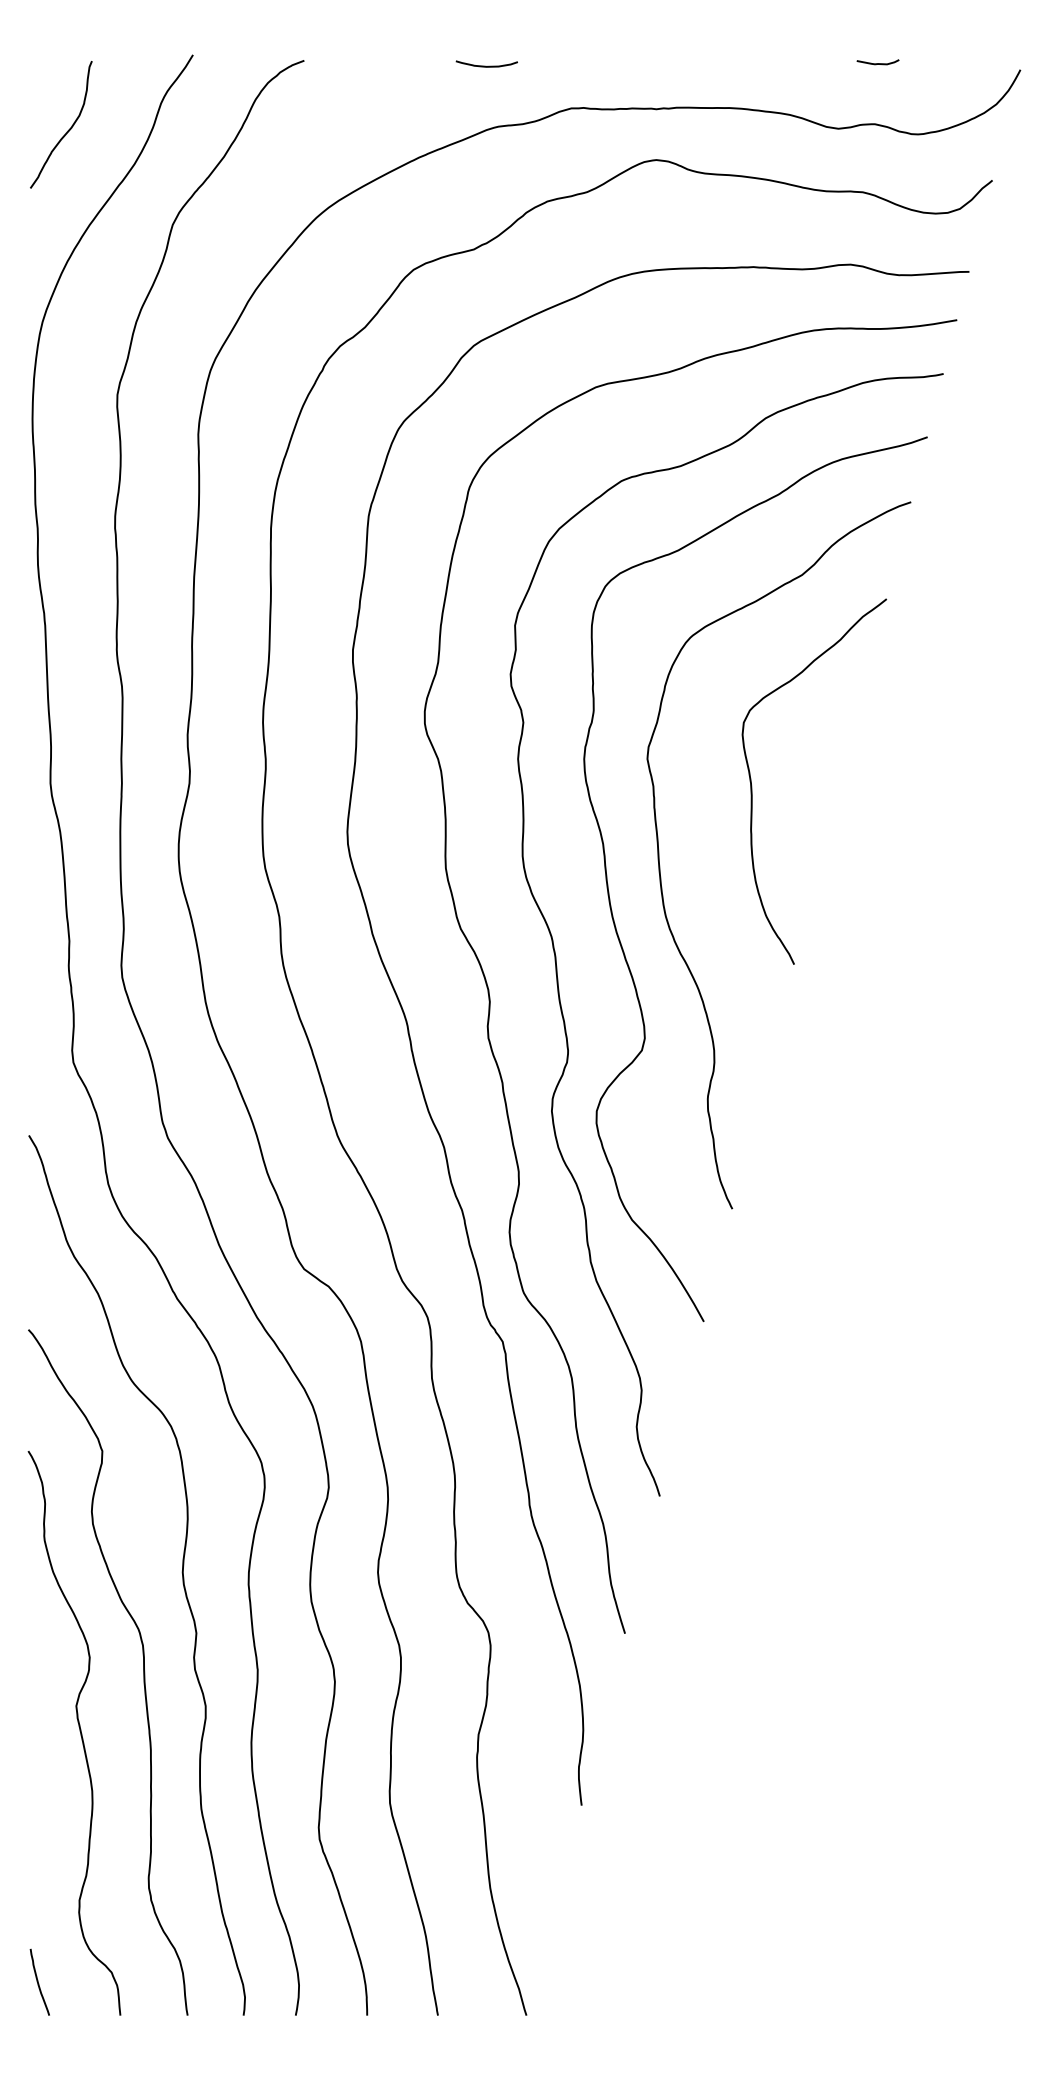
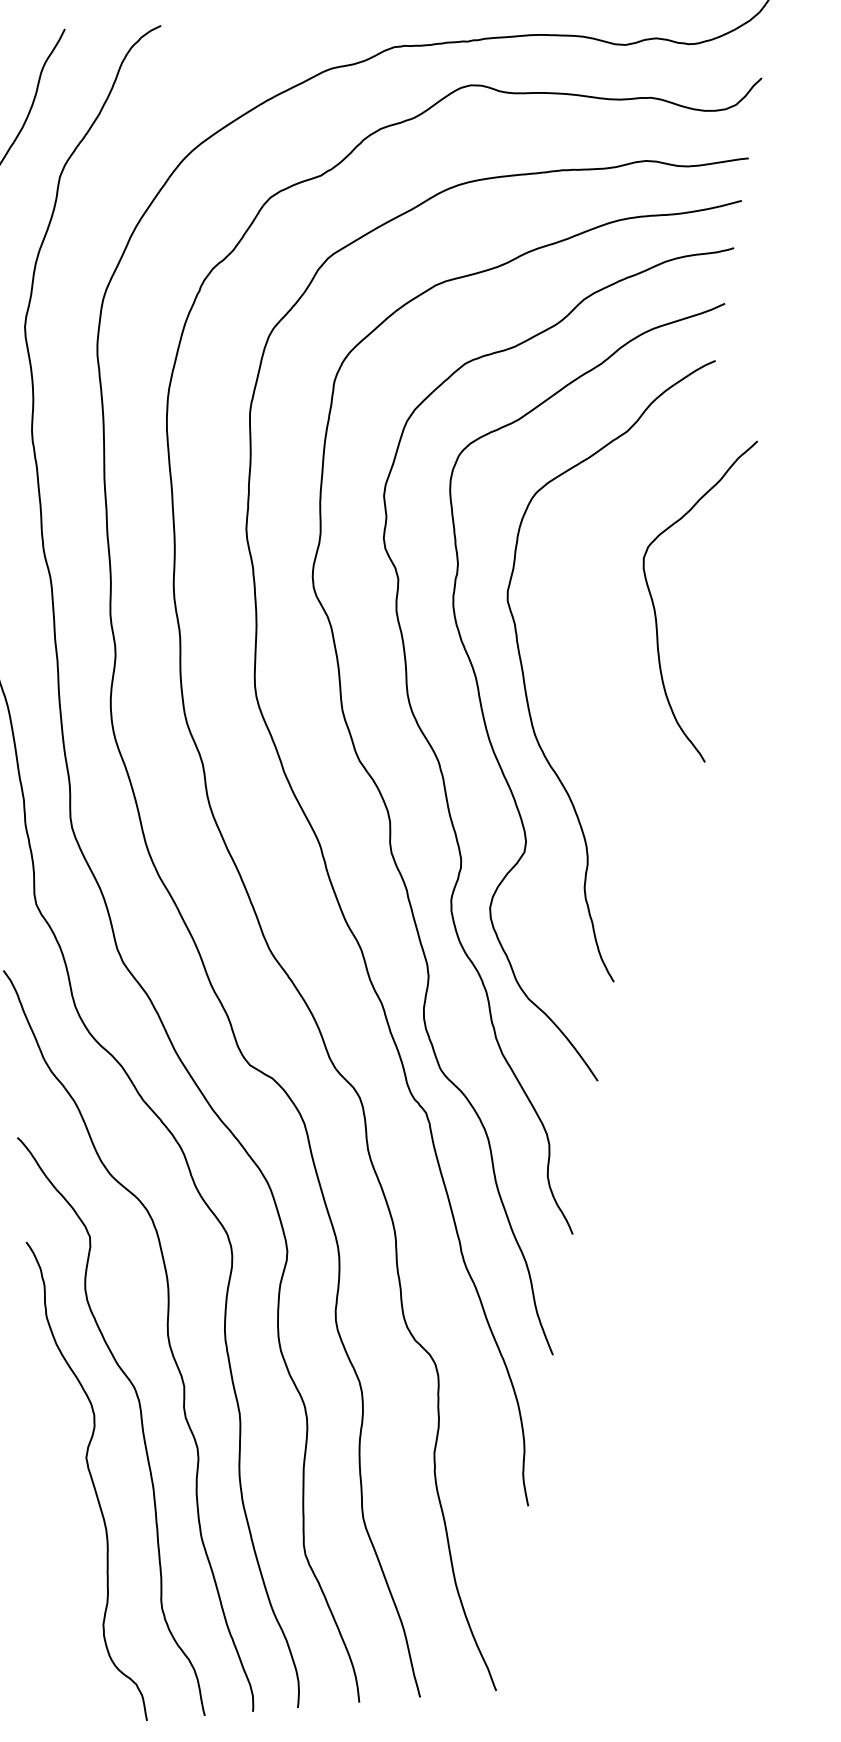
curve: (485, 65) -> (317, 16), removed
curve: (752, 785) -> (655, 611), moved
curve: (38, 1981) -> (74, 1697), removed

